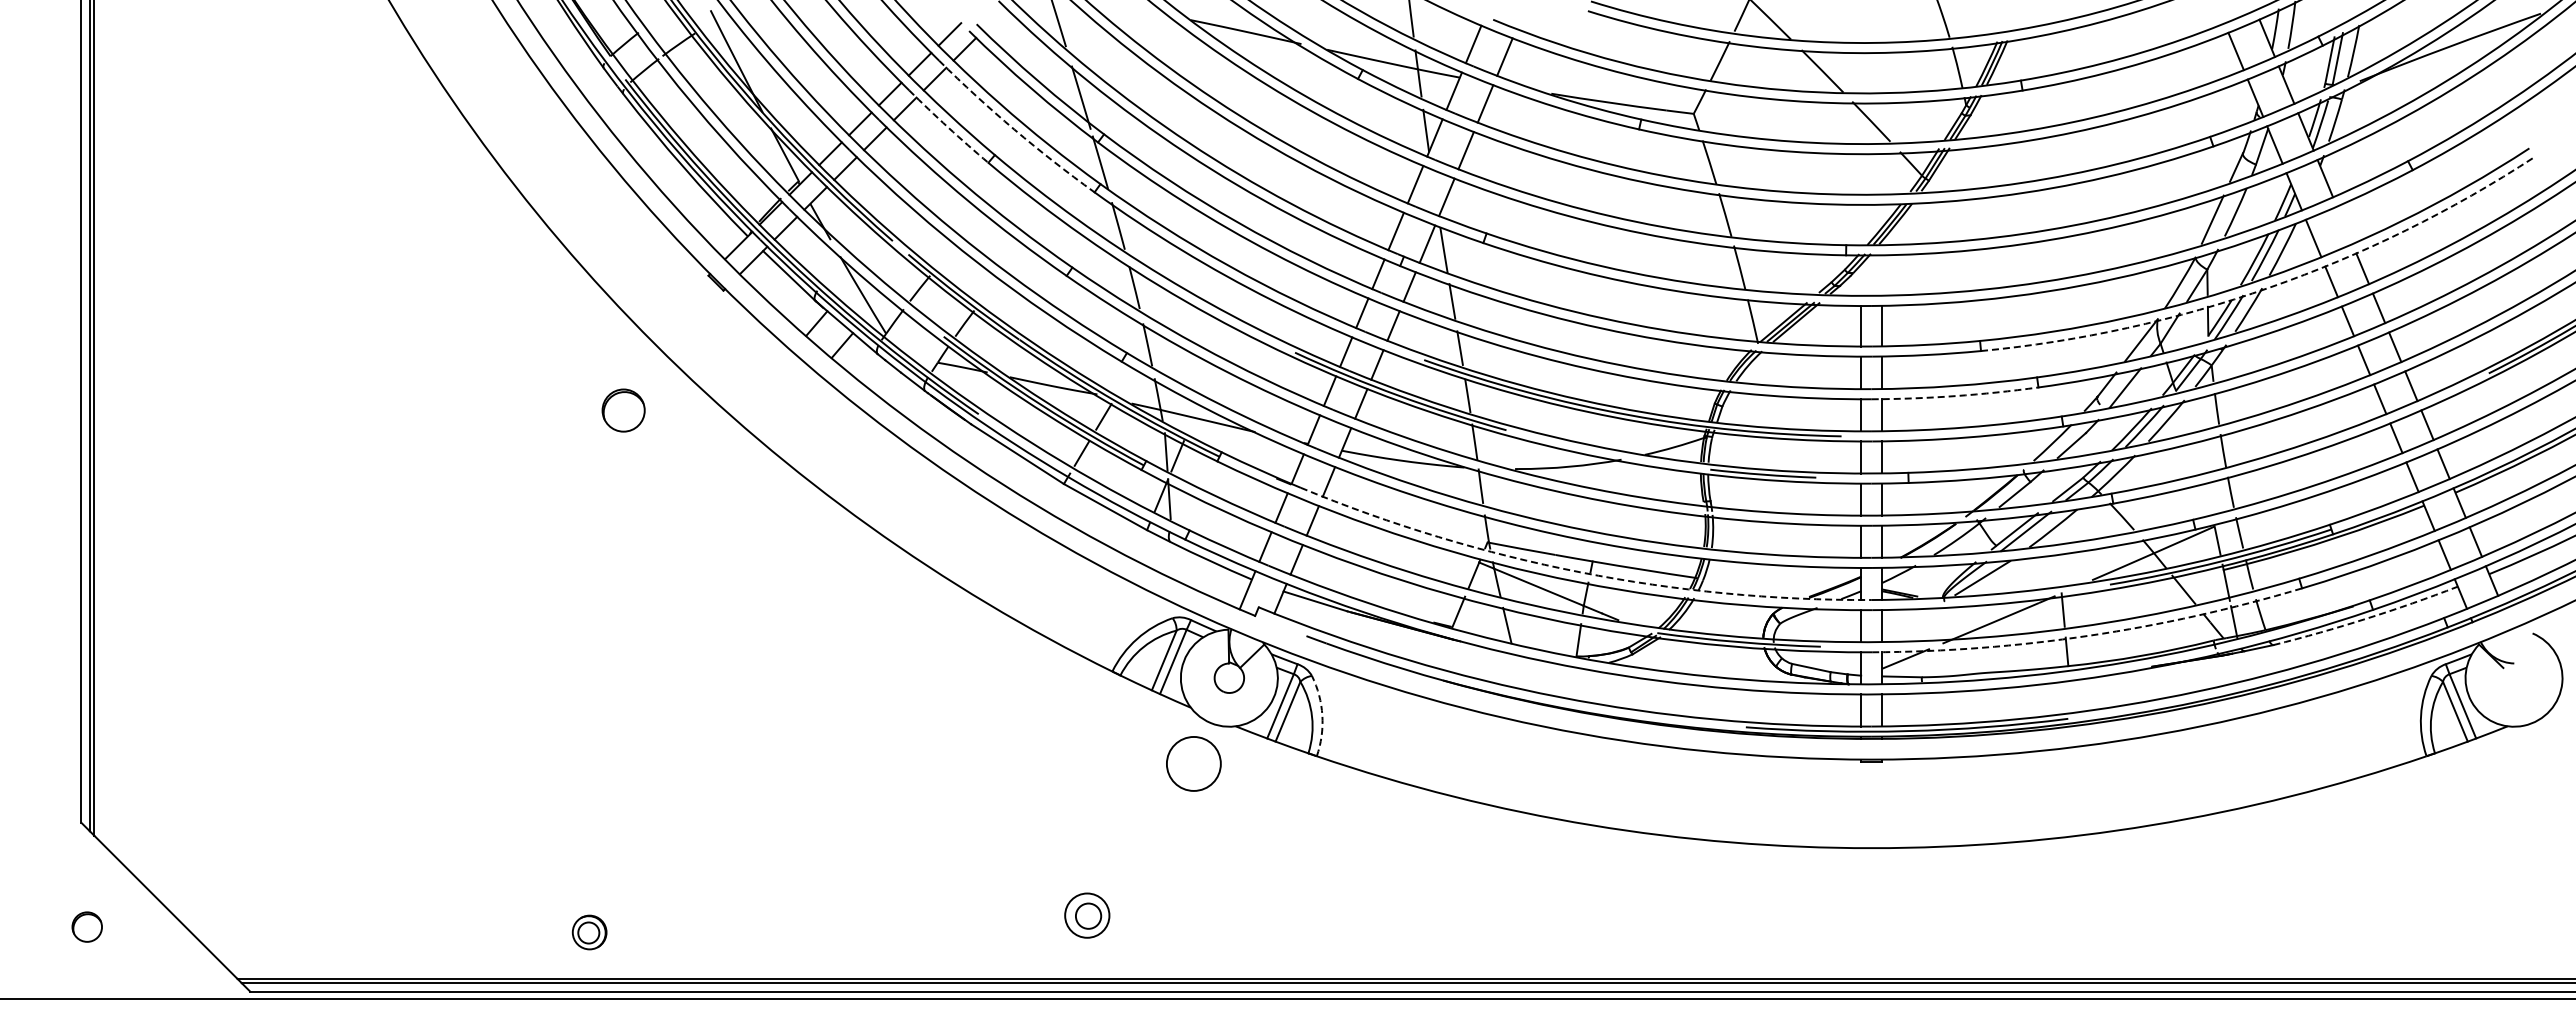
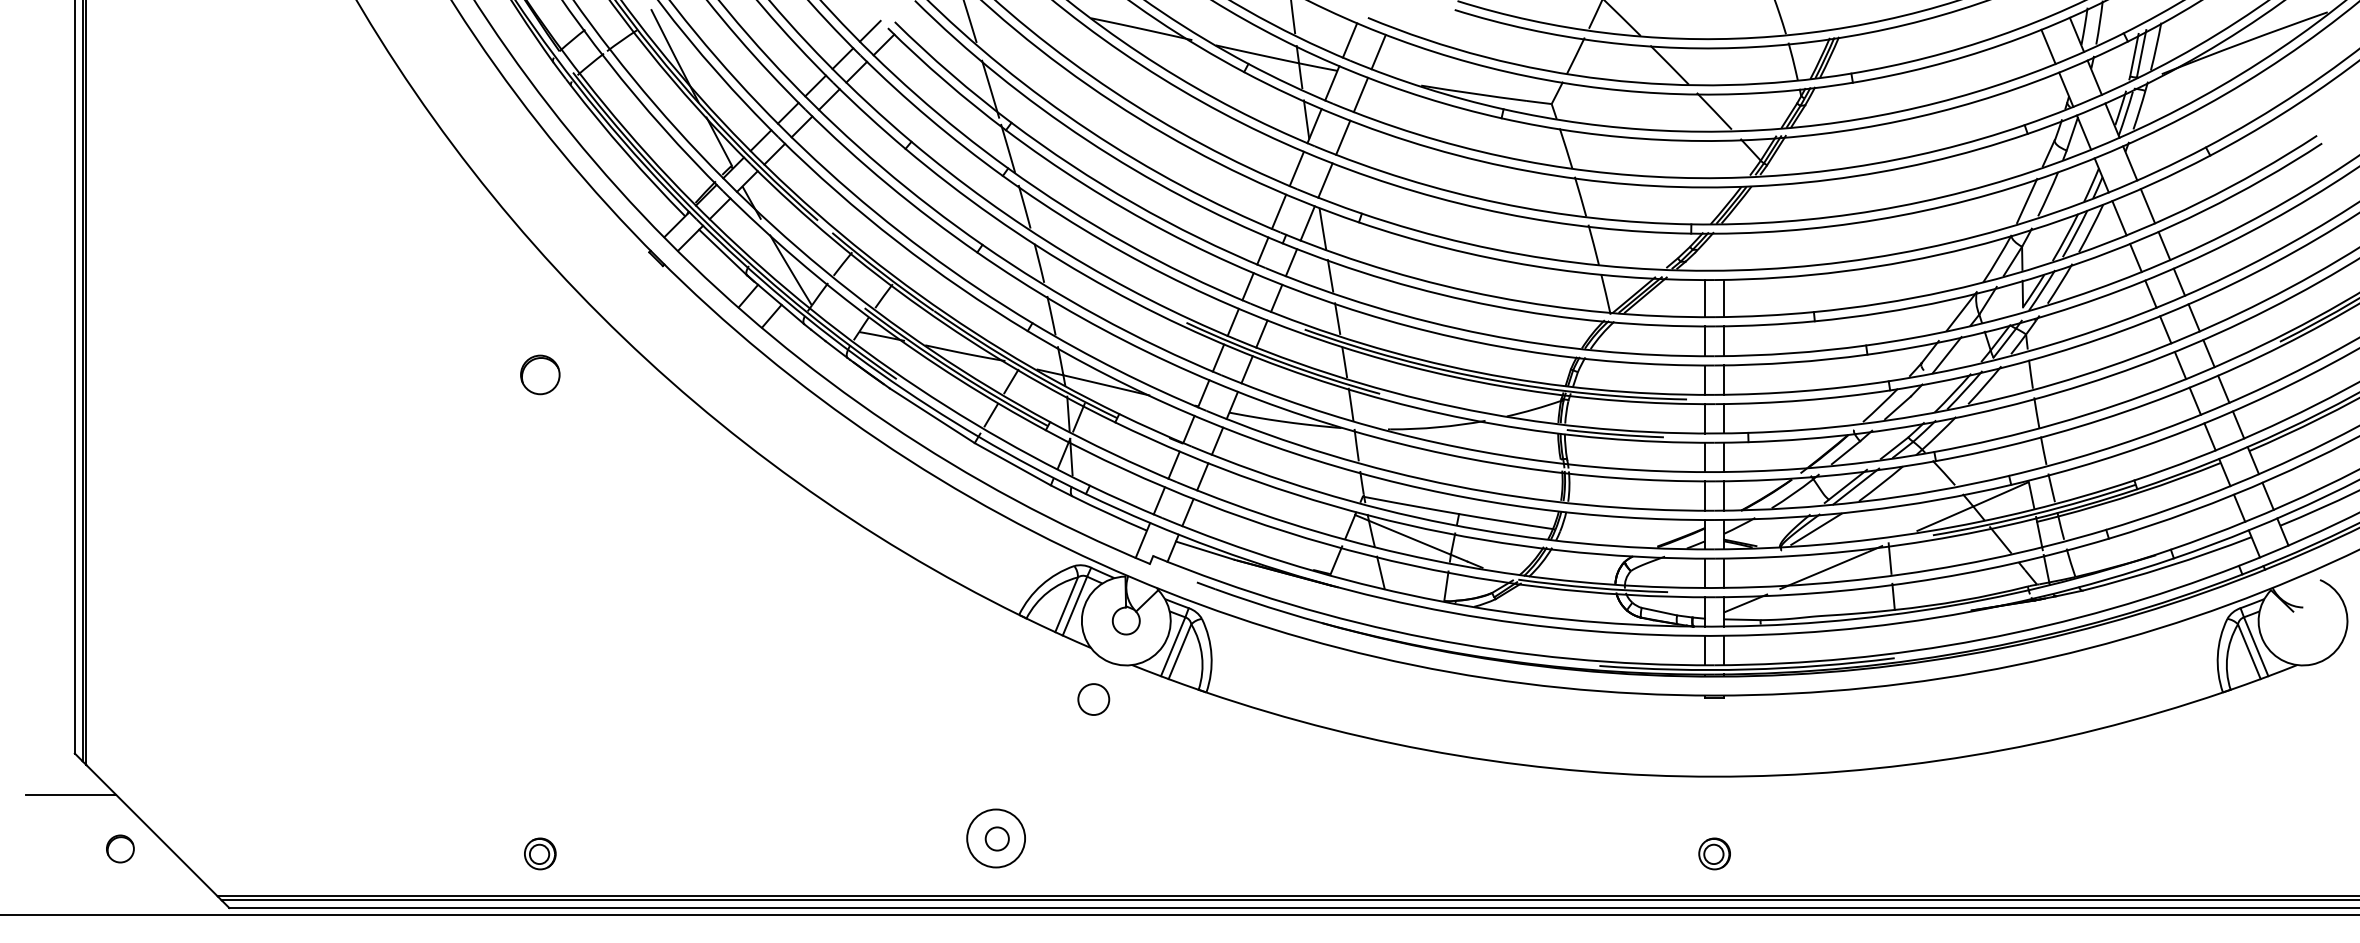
arc: (948, 127) -> (869, 116), dashed -> solid
arc: (1014, 129) -> (929, 118), dashed -> solid
line: (2344, 225) -> (2147, 206), added
arc: (2269, 287) -> (2079, 263), dashed -> solid
arc: (1955, 396) -> (1791, 362), dashed -> solid
part: (623, 410) -> (540, 374), moved
arc: (1580, 572) -> (1447, 524), dashed -> solid
arc: (2366, 618) -> (2167, 566), dashed -> solid
arc: (2089, 635) -> (1914, 581), dashed -> solid
arc: (1322, 715) -> (1211, 655), dashed -> solid
circle: (1193, 763) -> (1093, 699), size x0.62
line: (77, 867) -> (71, 794), added
circle: (1086, 915) -> (995, 838), size x1.43
part: (86, 926) -> (119, 848), moved
part: (1871, 932) -> (1714, 853), added

